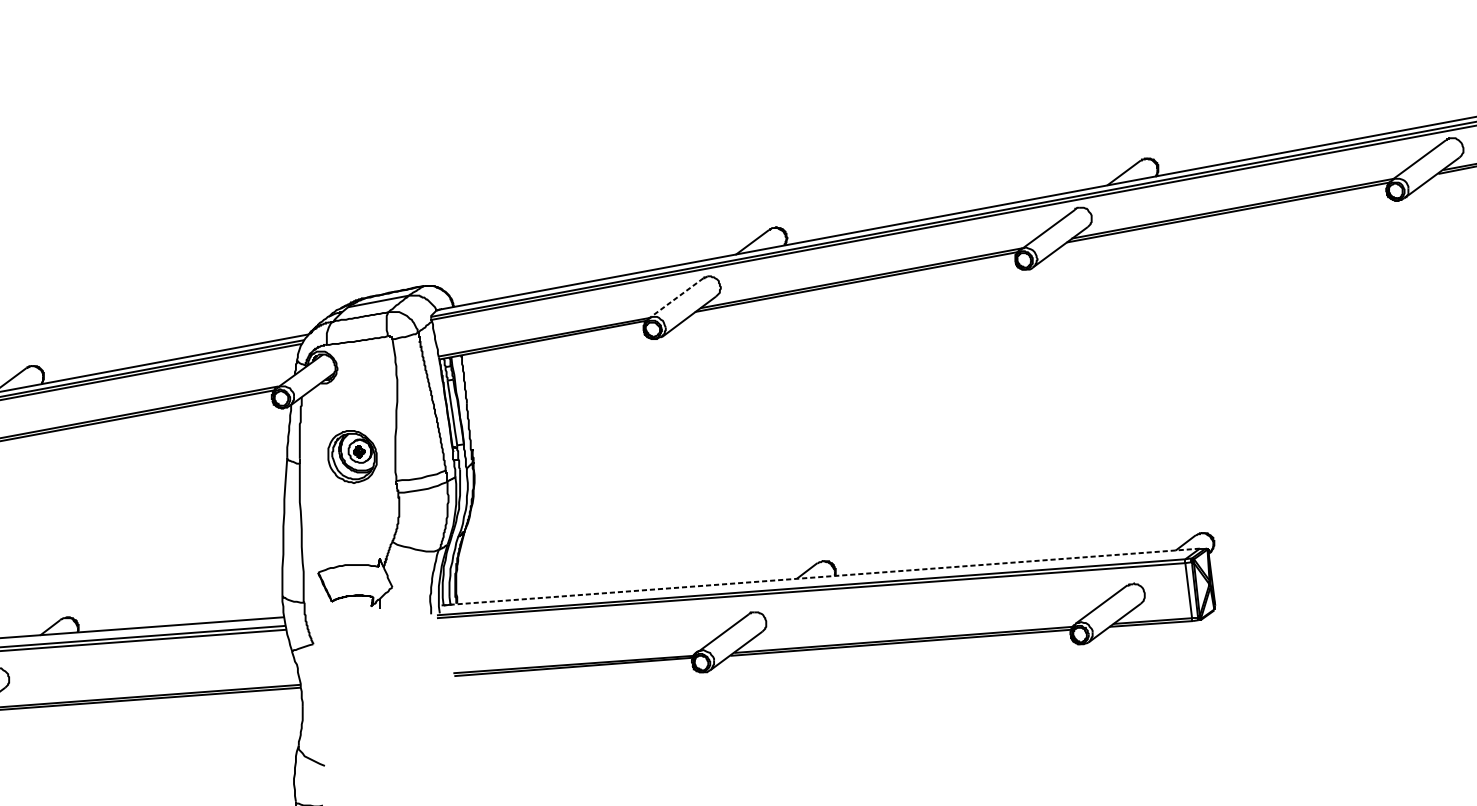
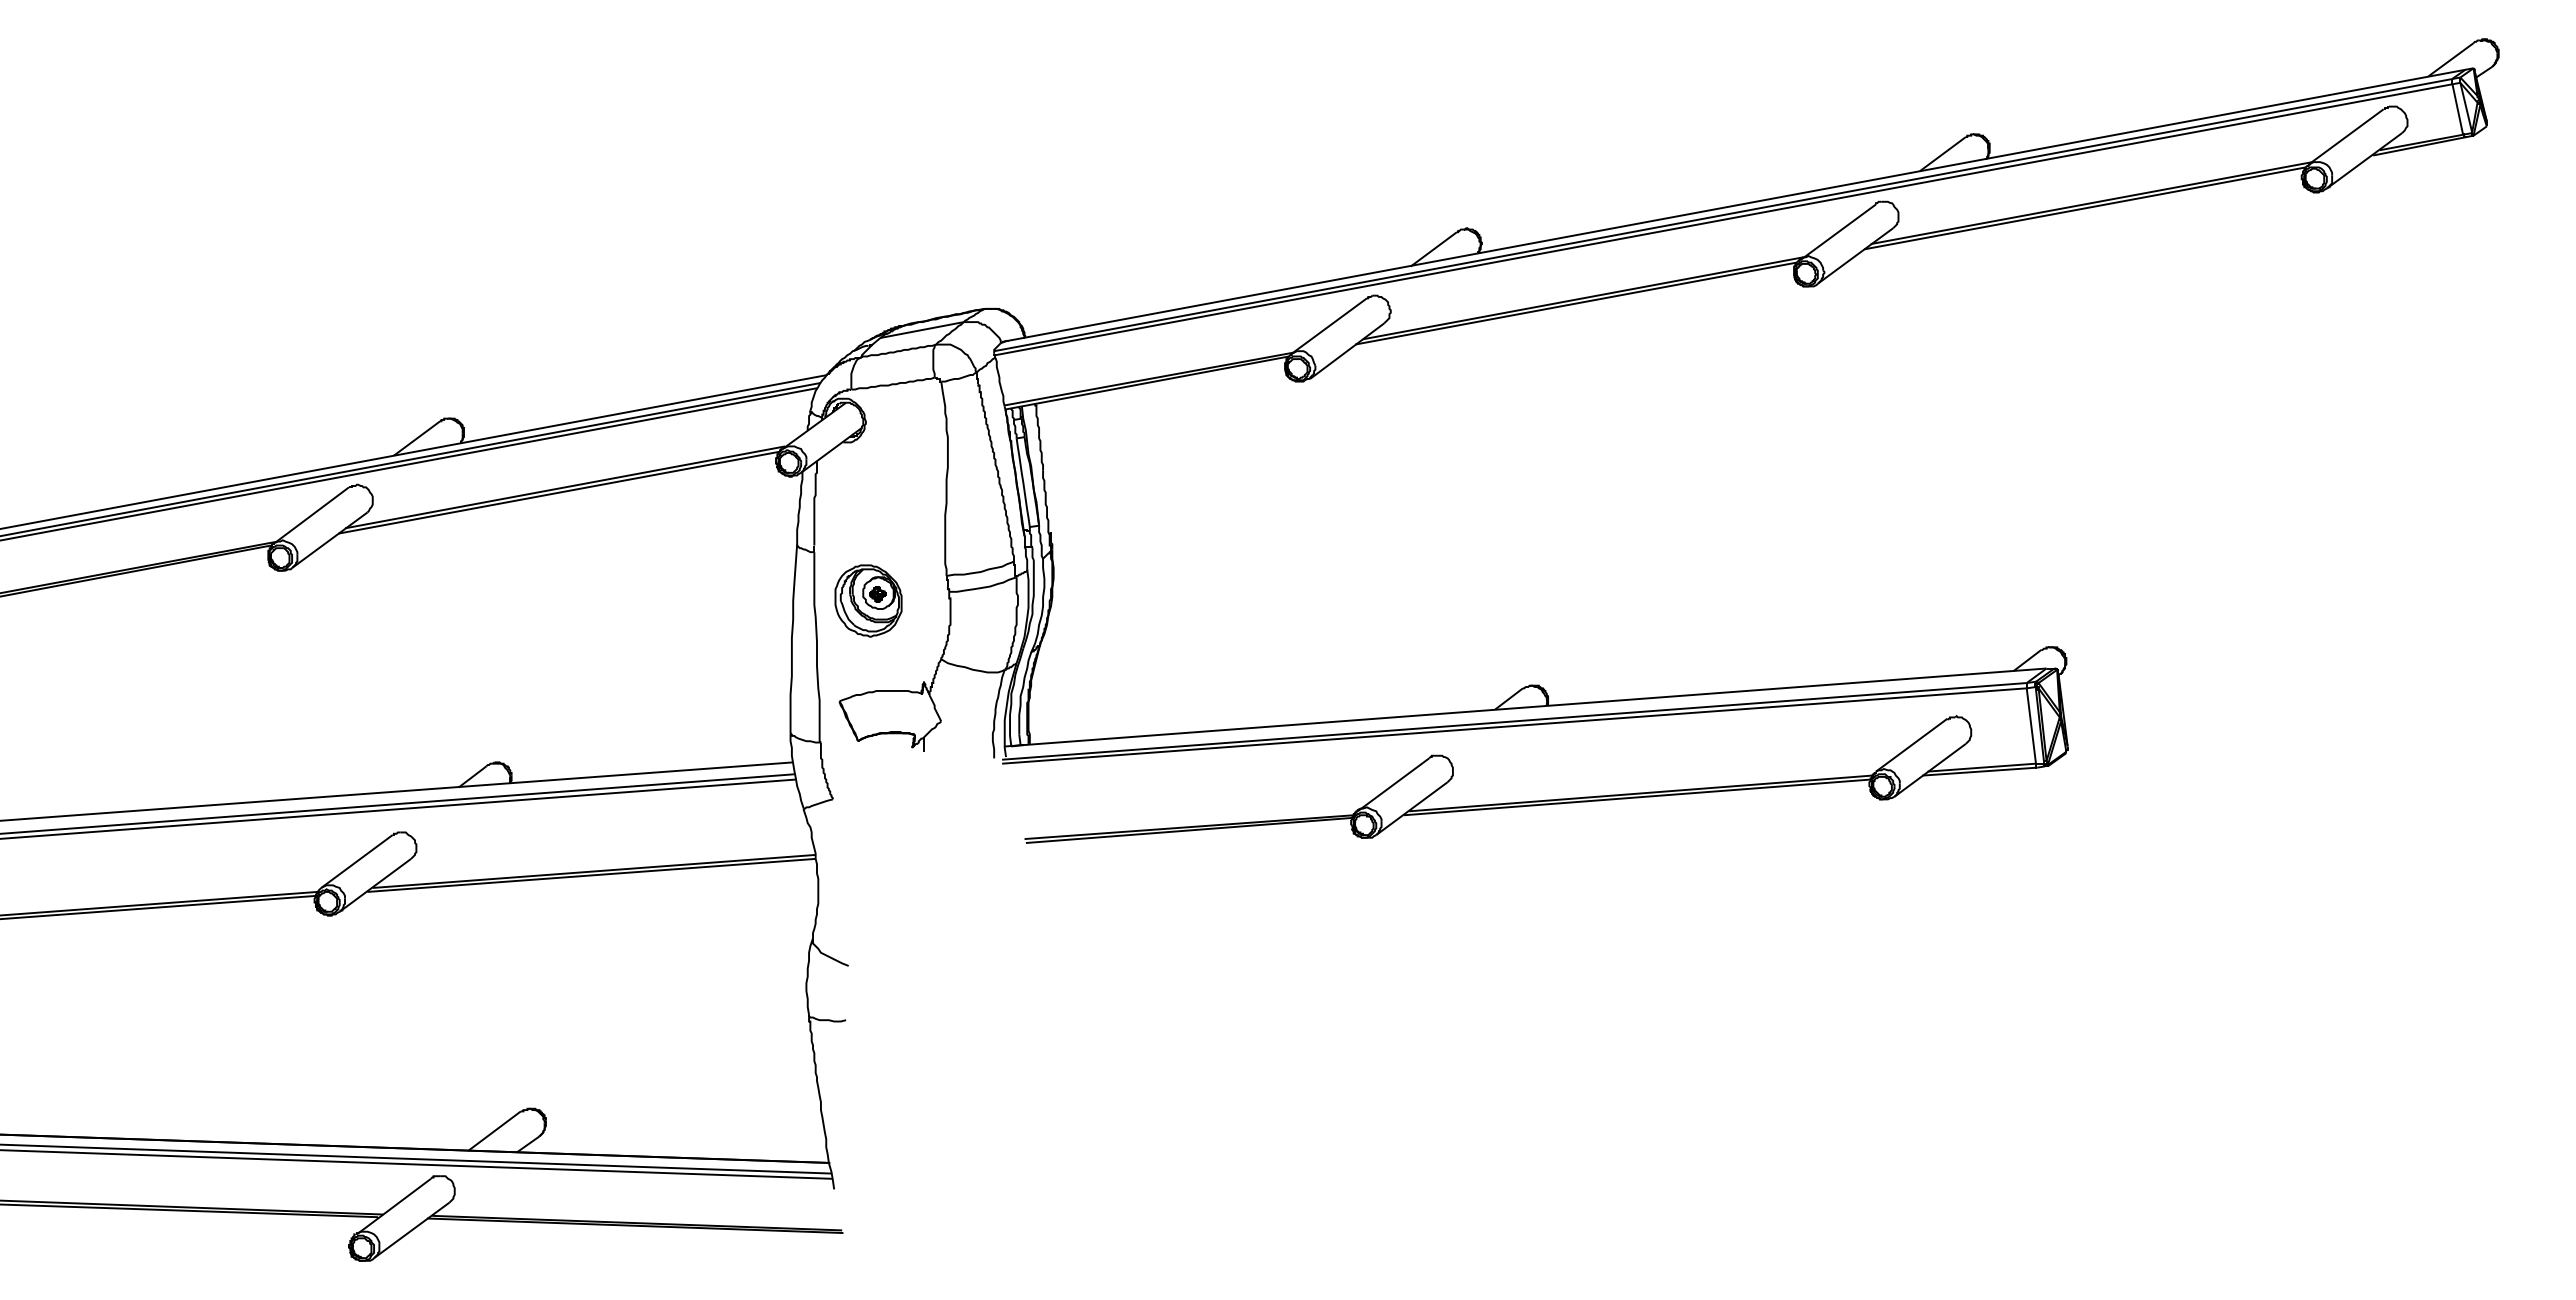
line: (676, 298) -> (1329, 326), dashed -> solid
part: (352, 456) -> (868, 600), moved
line: (819, 577) -> (1525, 707), dashed -> solid

